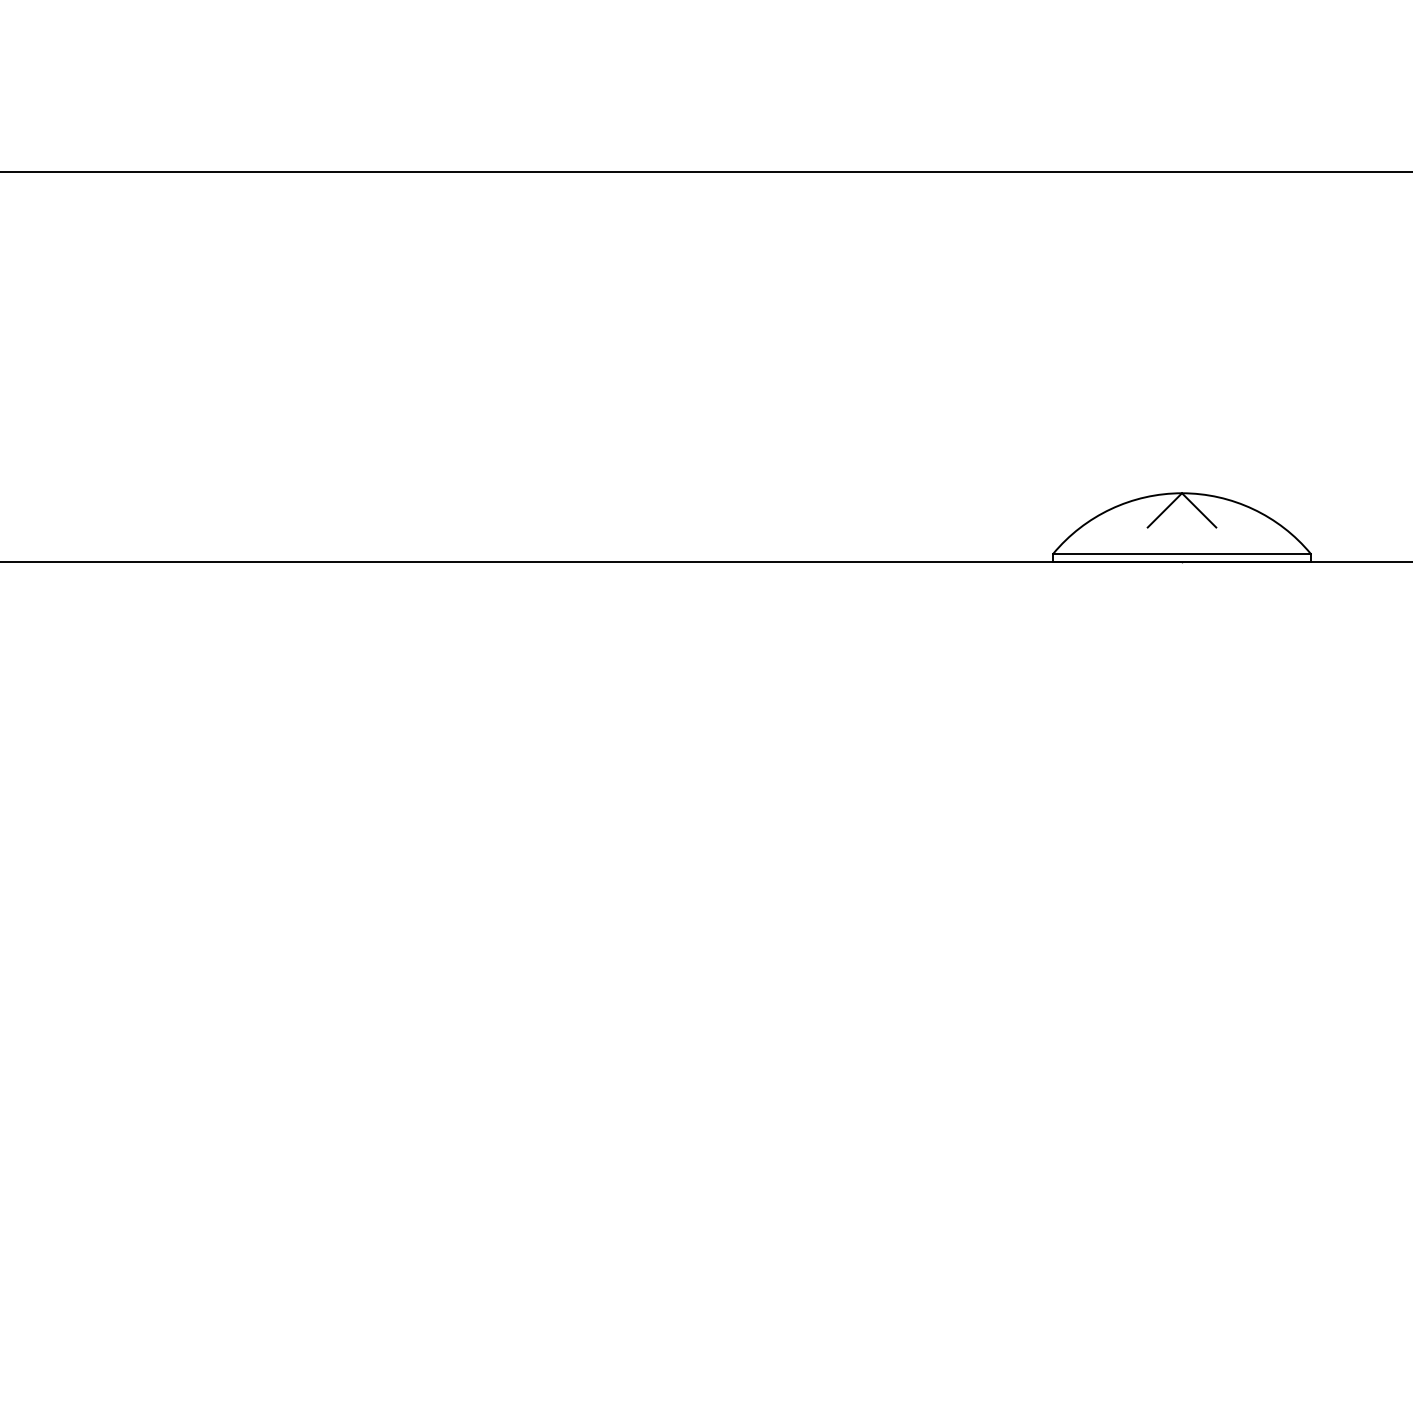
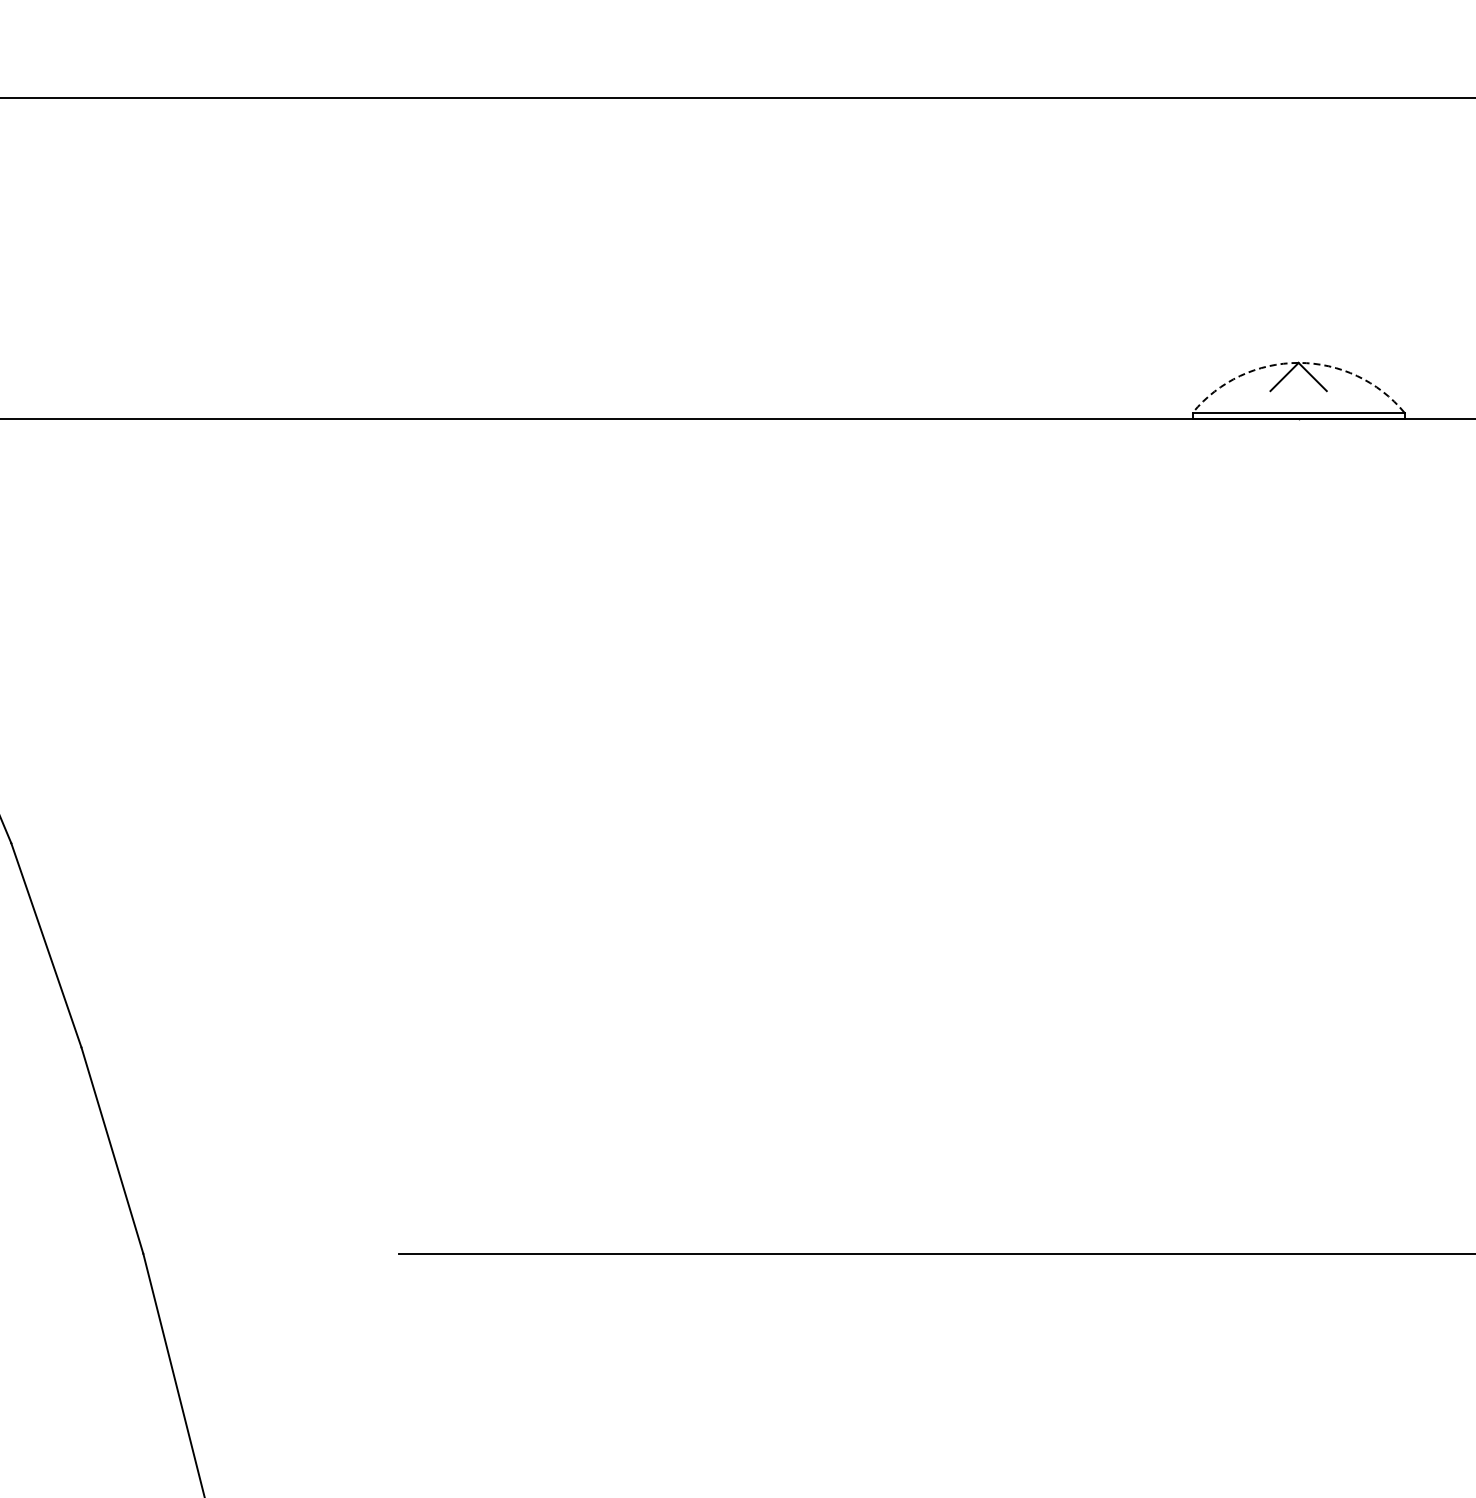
arc: (1181, 492) -> (1298, 362), solid -> dashed

